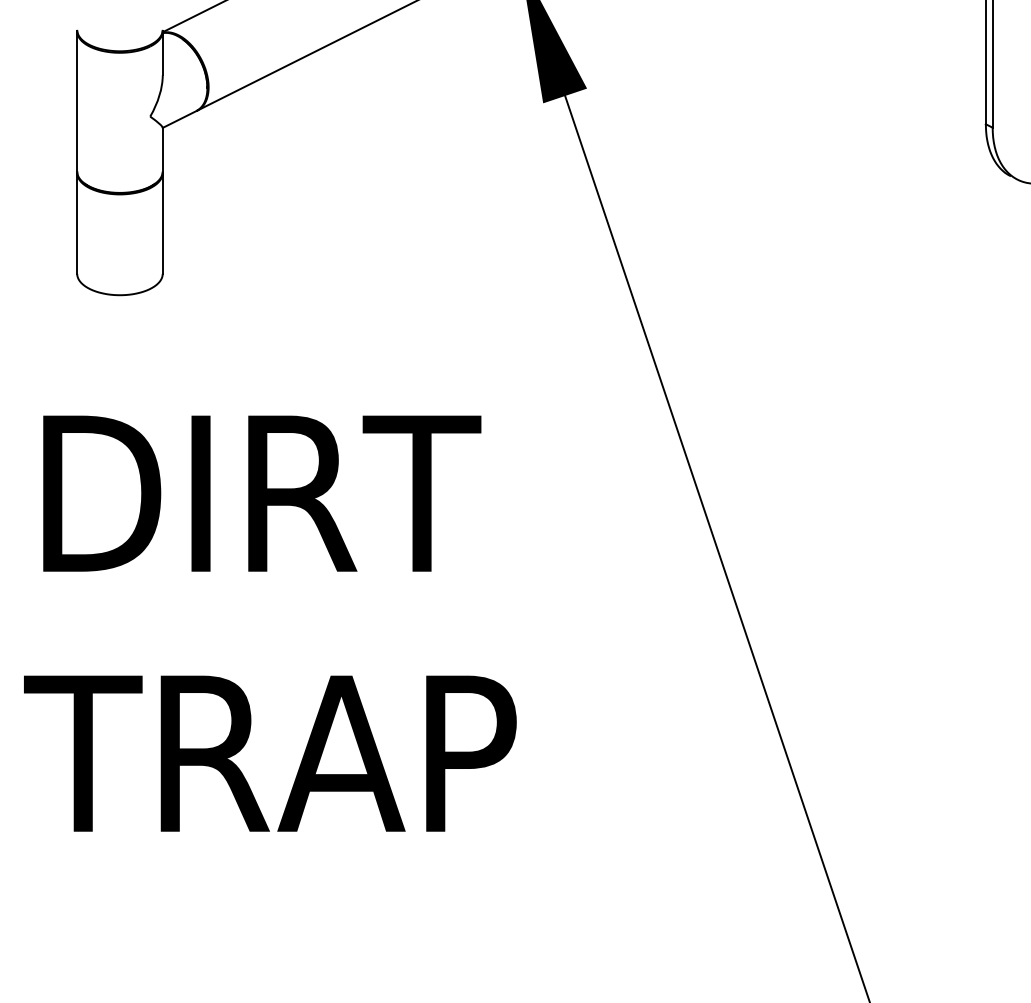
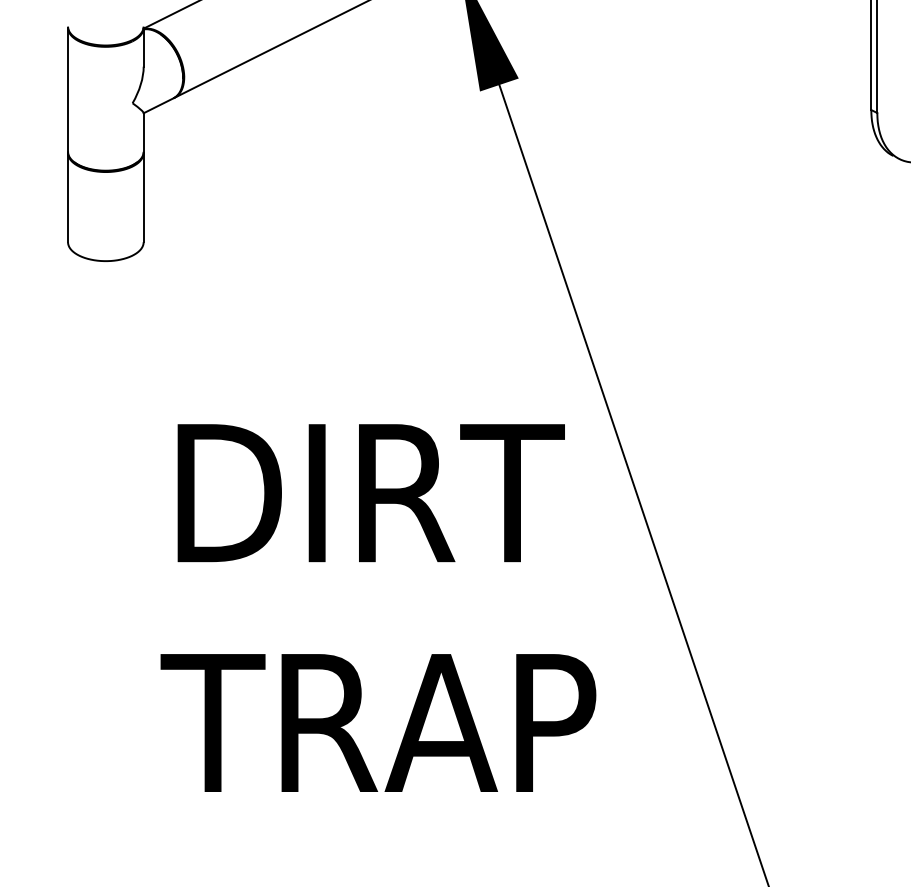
text: (270, 623) -> (378, 607), moved

